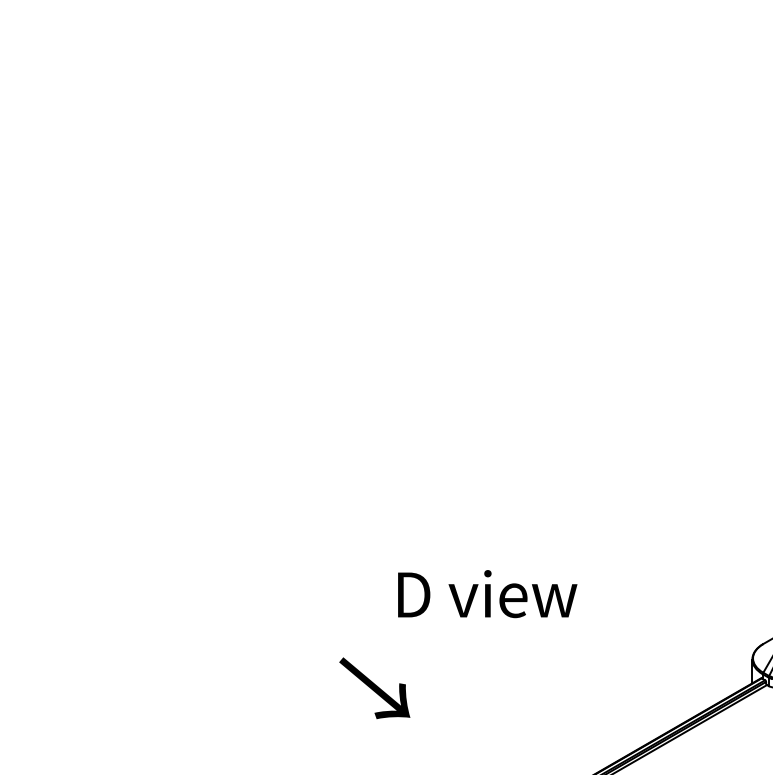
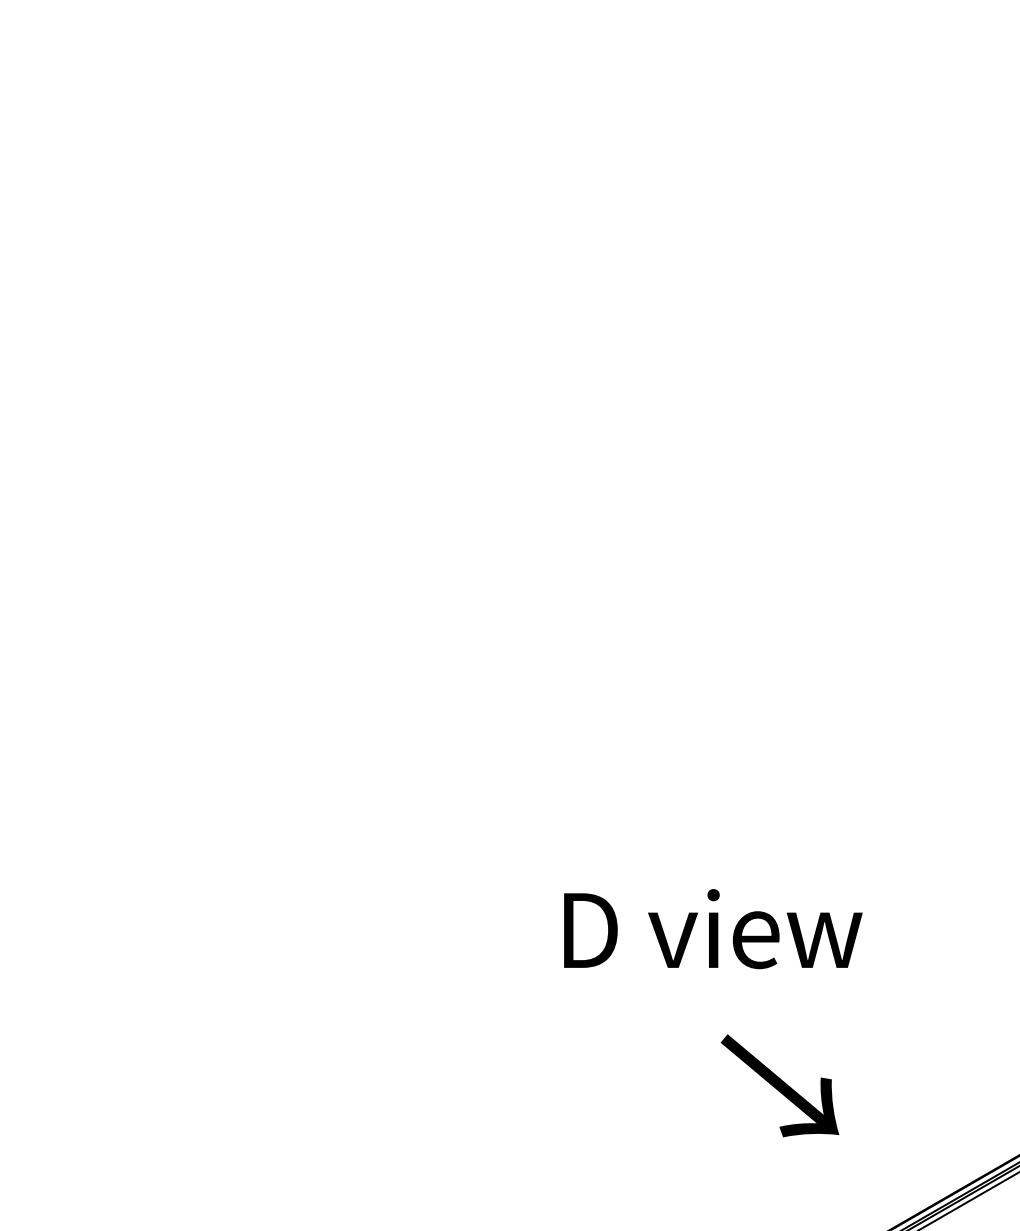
text: (374, 687) -> (779, 1084), moved

